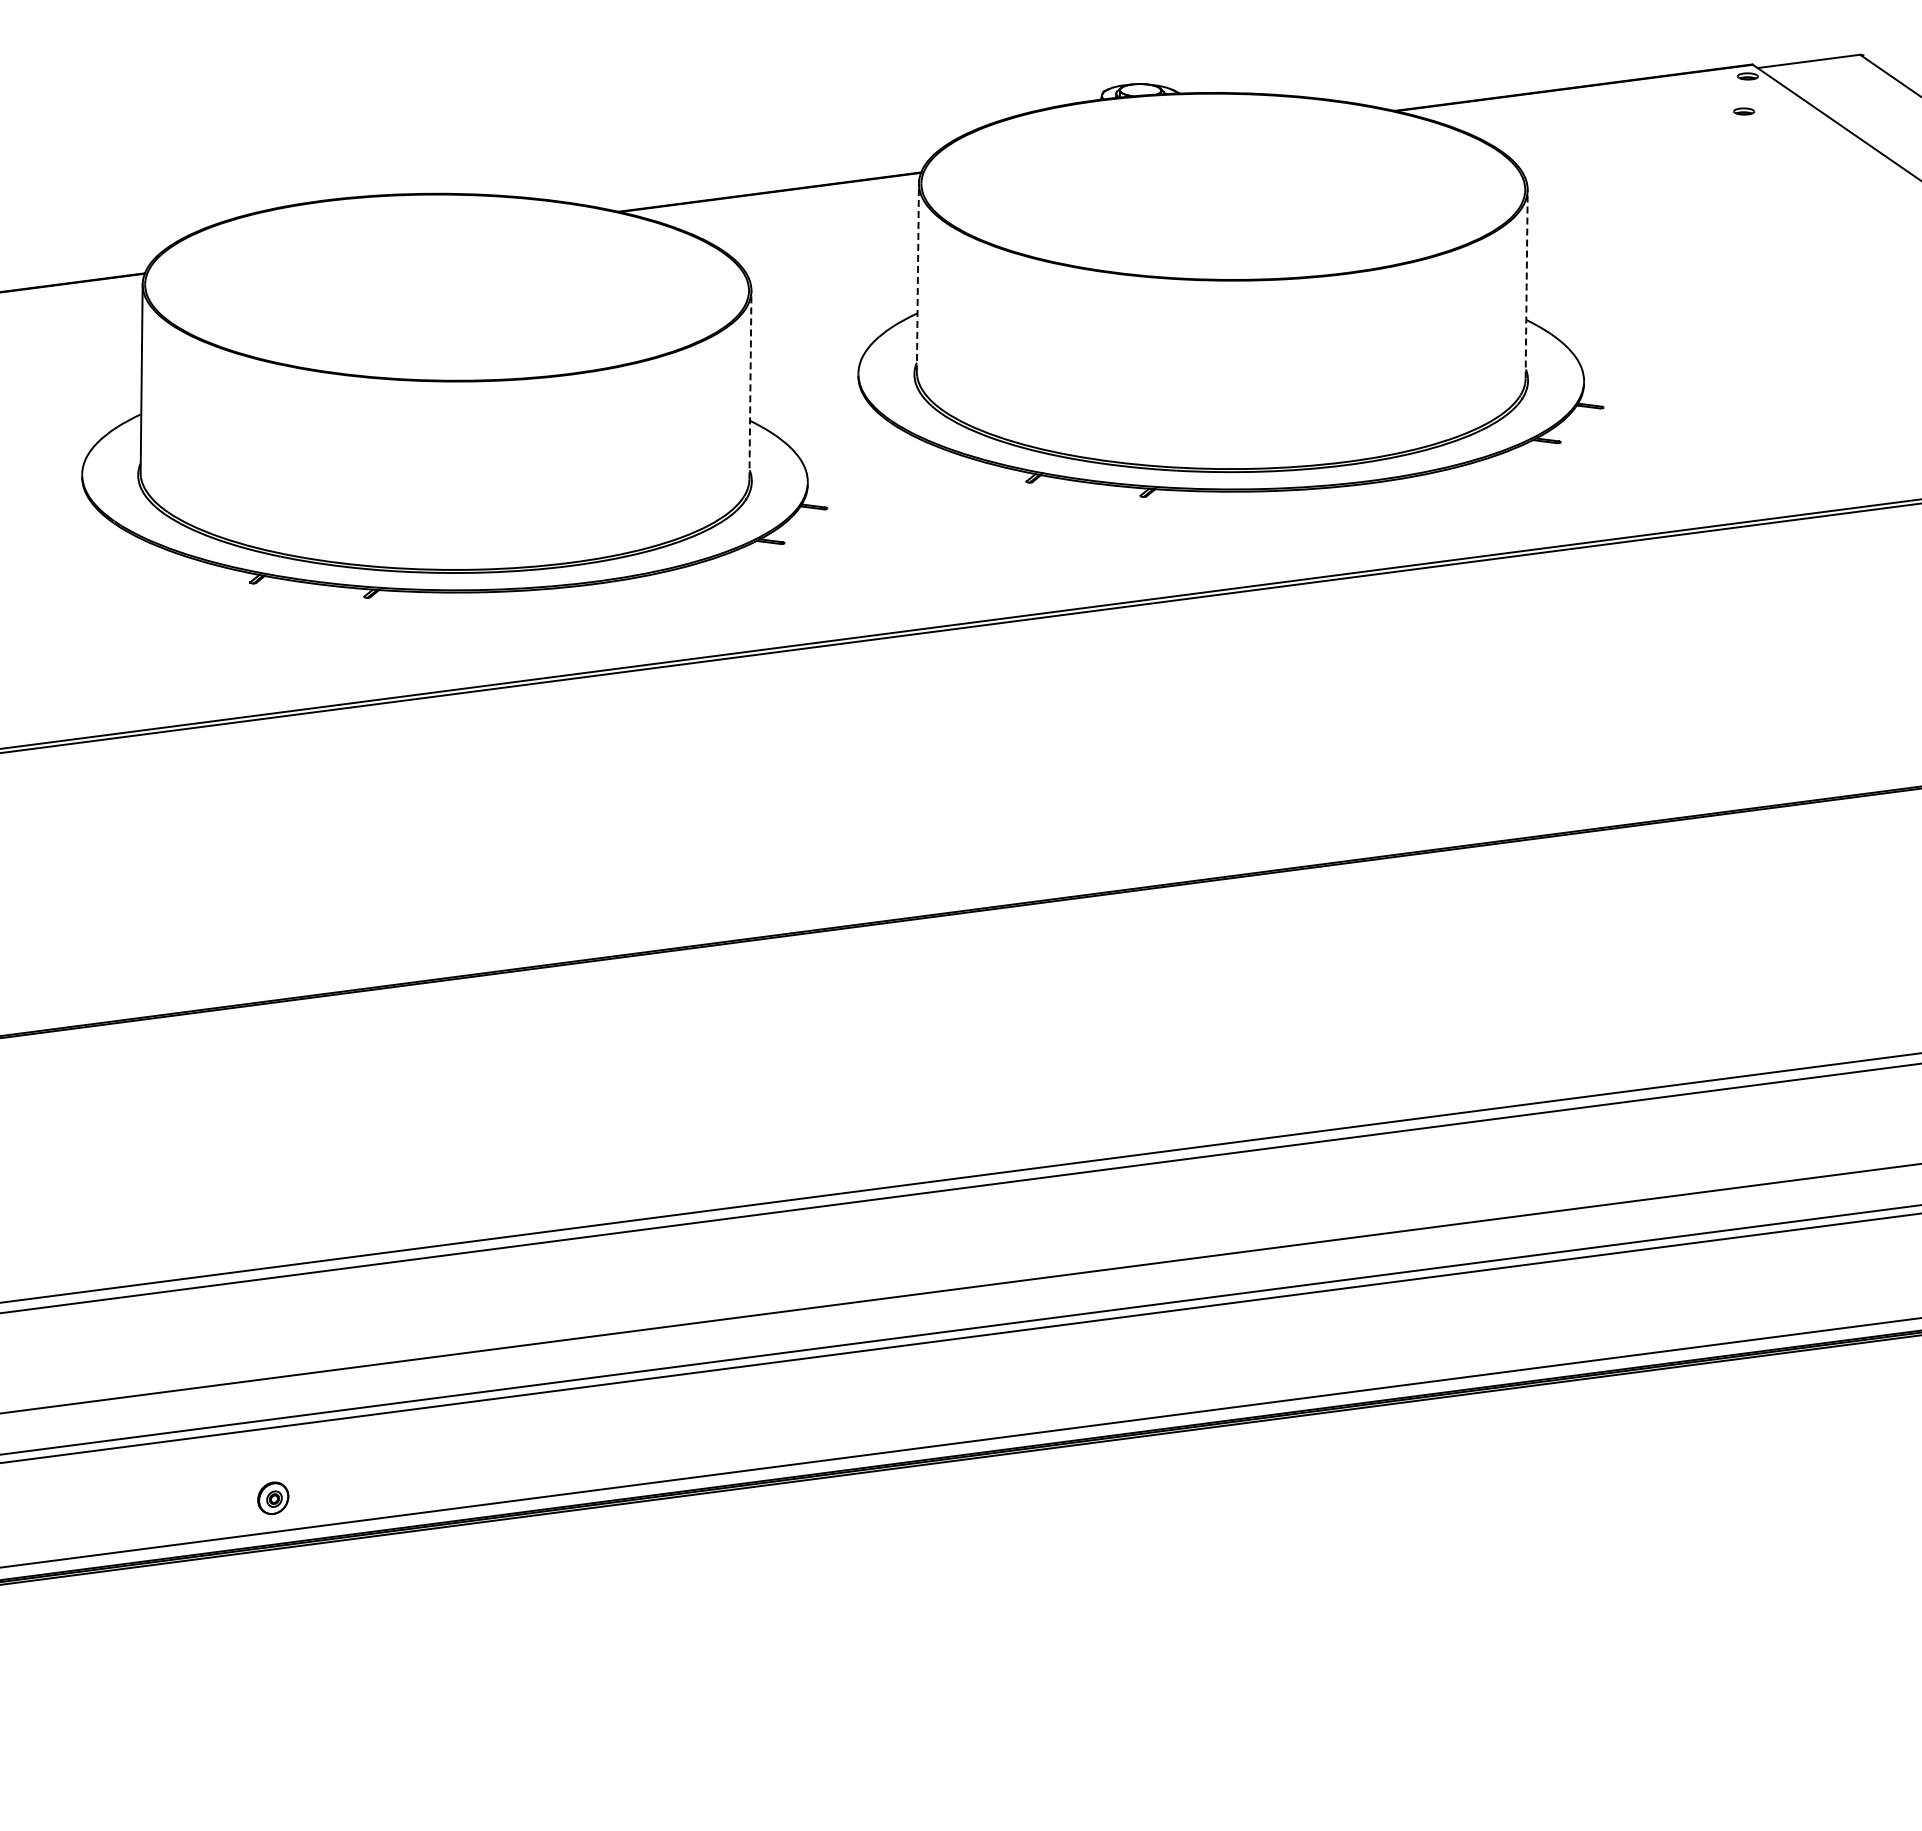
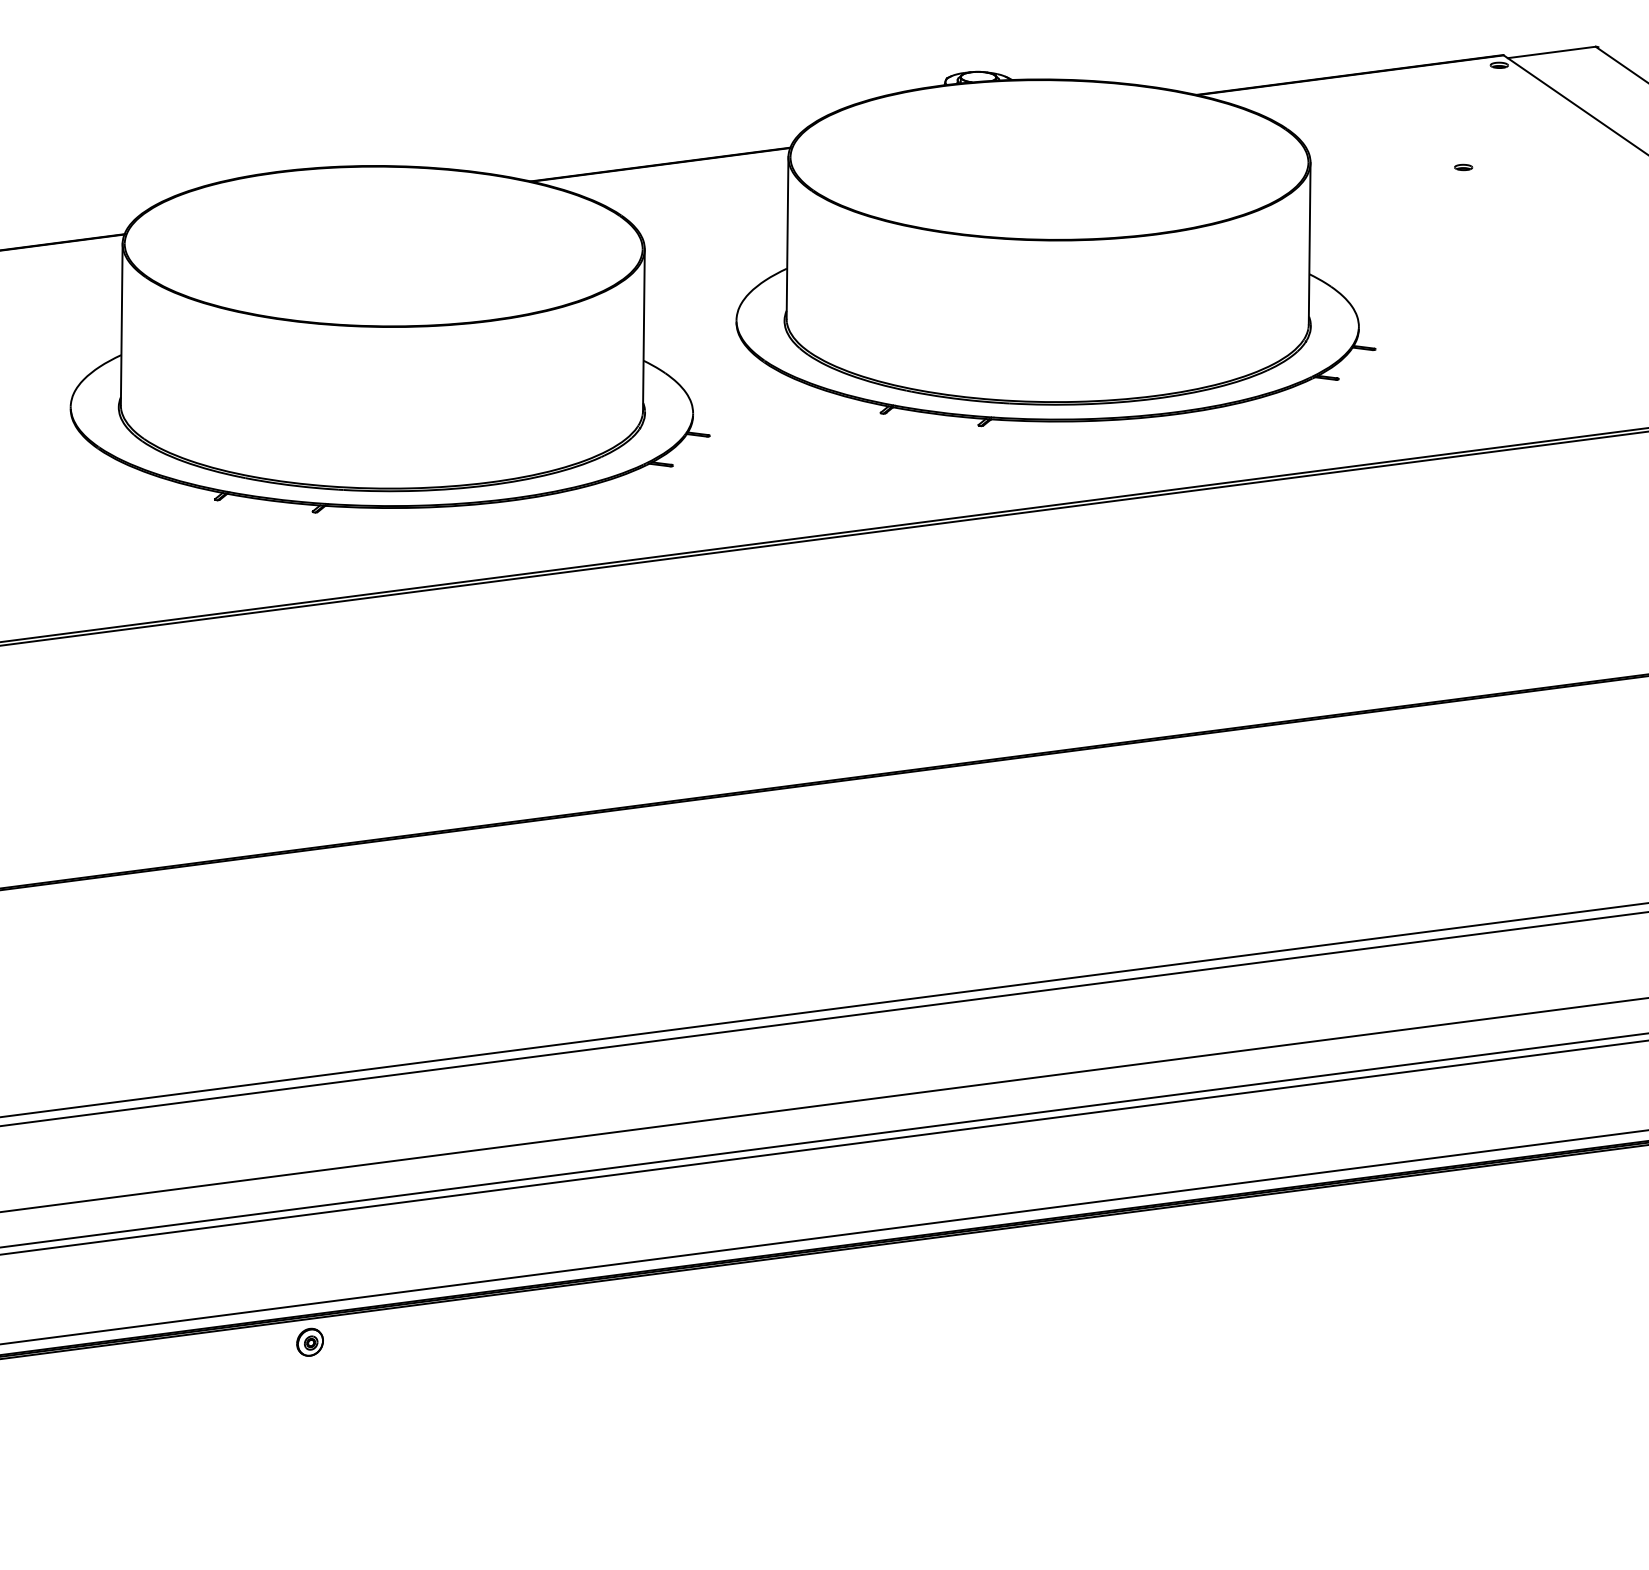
part: (1744, 111) -> (1463, 167), moved
line: (917, 277) -> (787, 237), dashed -> solid
line: (1526, 283) -> (1309, 242), dashed -> solid
line: (750, 384) -> (643, 329), dashed -> solid
part: (273, 1497) -> (310, 1341), moved

